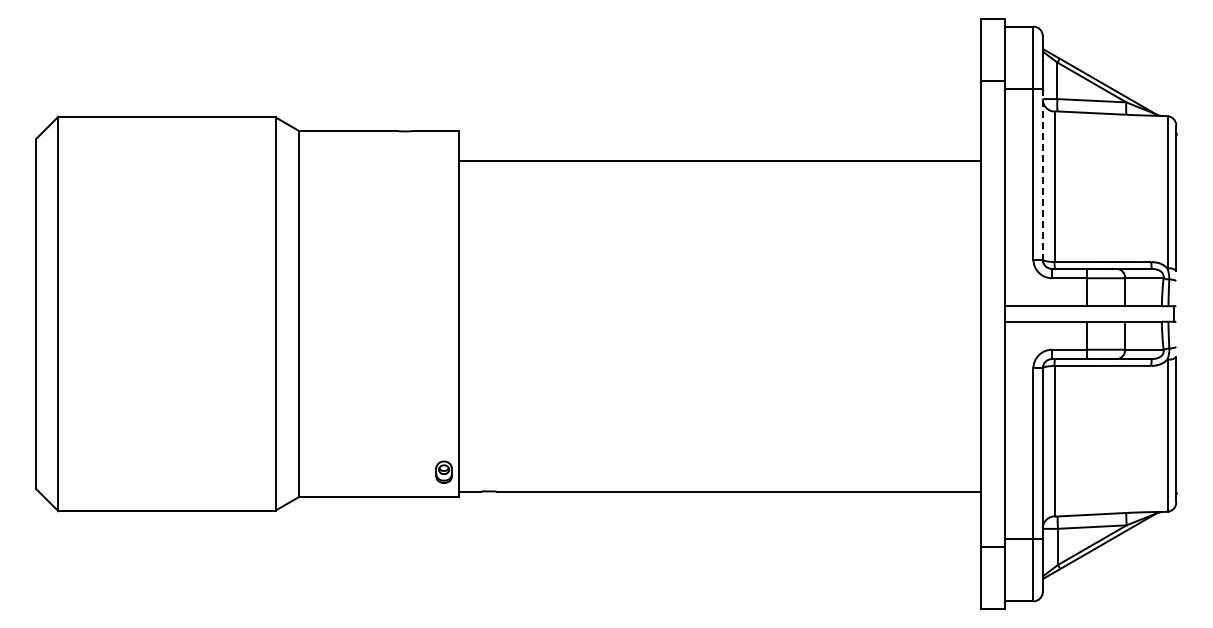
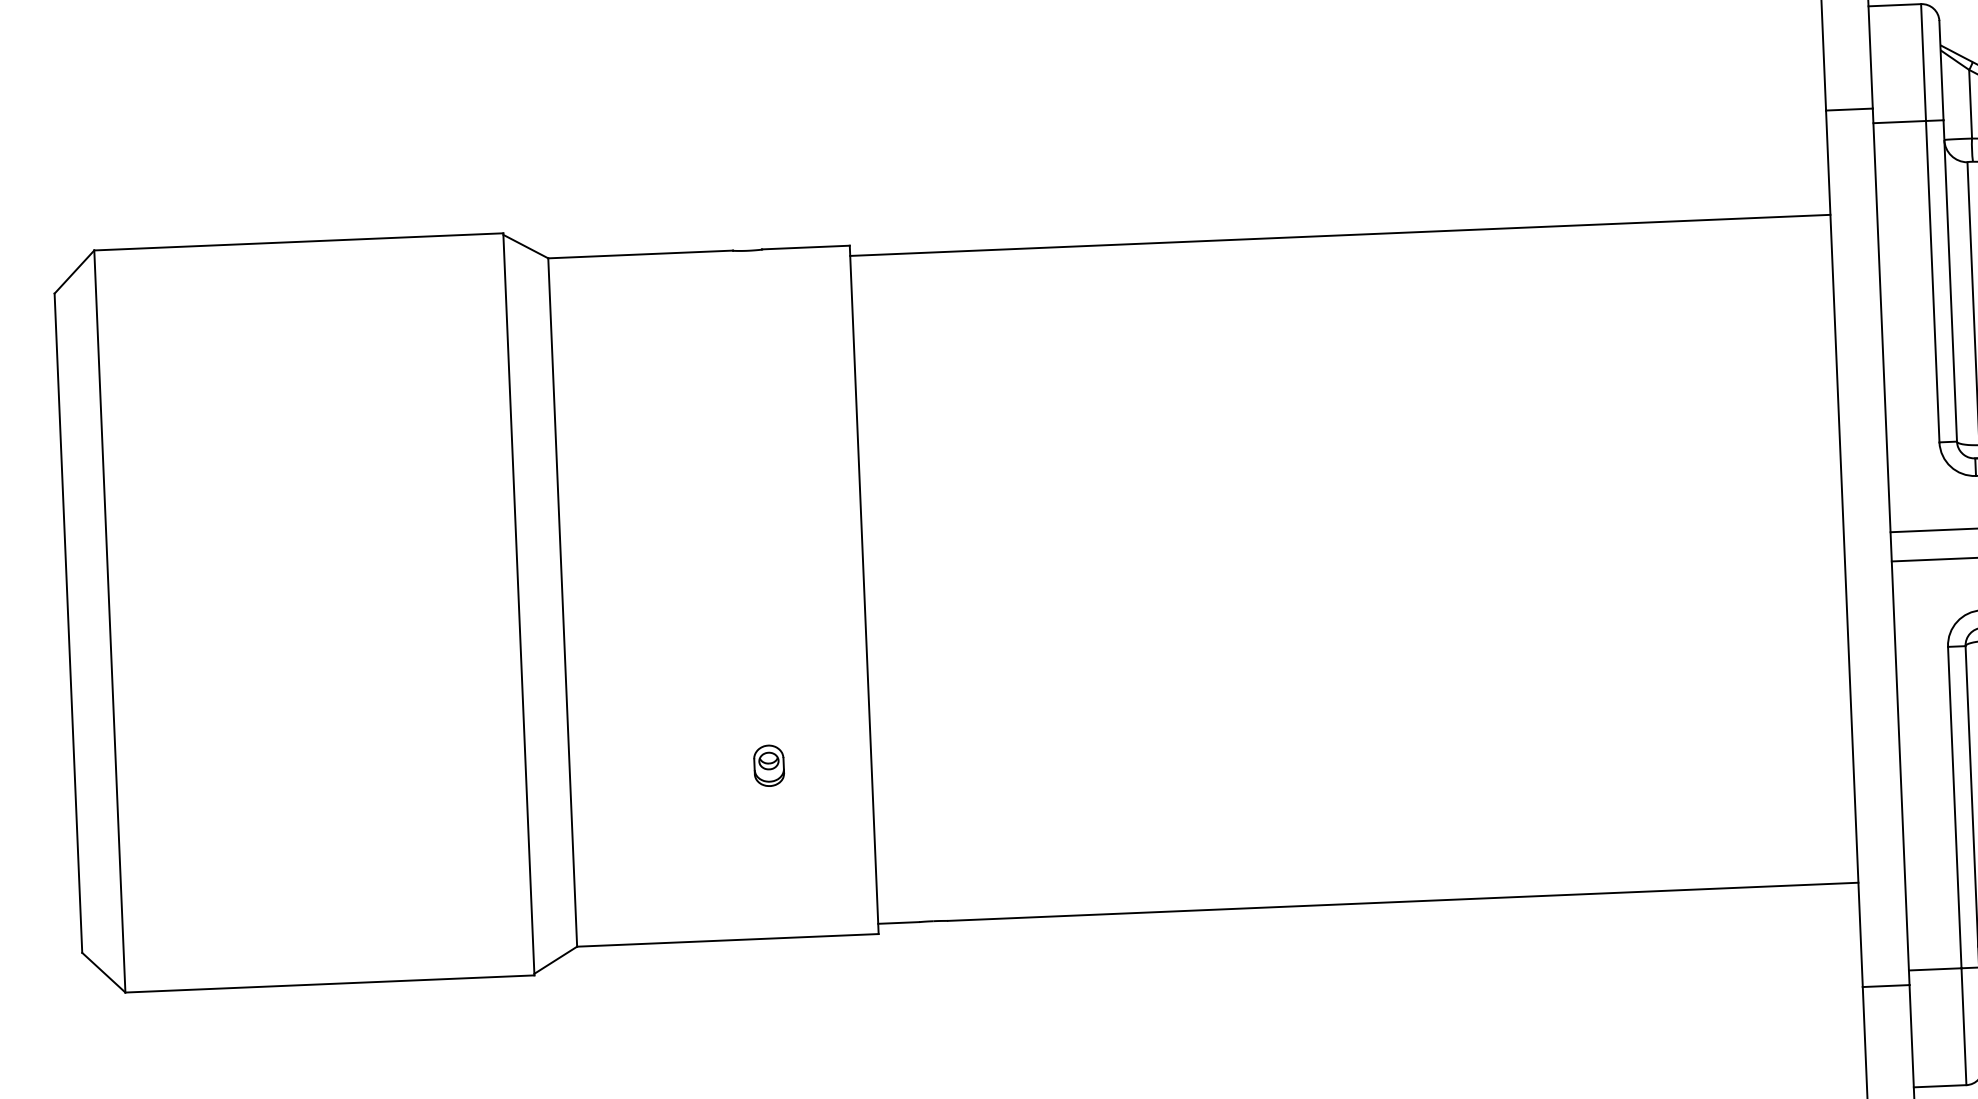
line: (719, 161) -> (1339, 235), moved
line: (1042, 174) -> (1949, 281), dashed -> solid
part: (443, 471) -> (767, 764), moved

